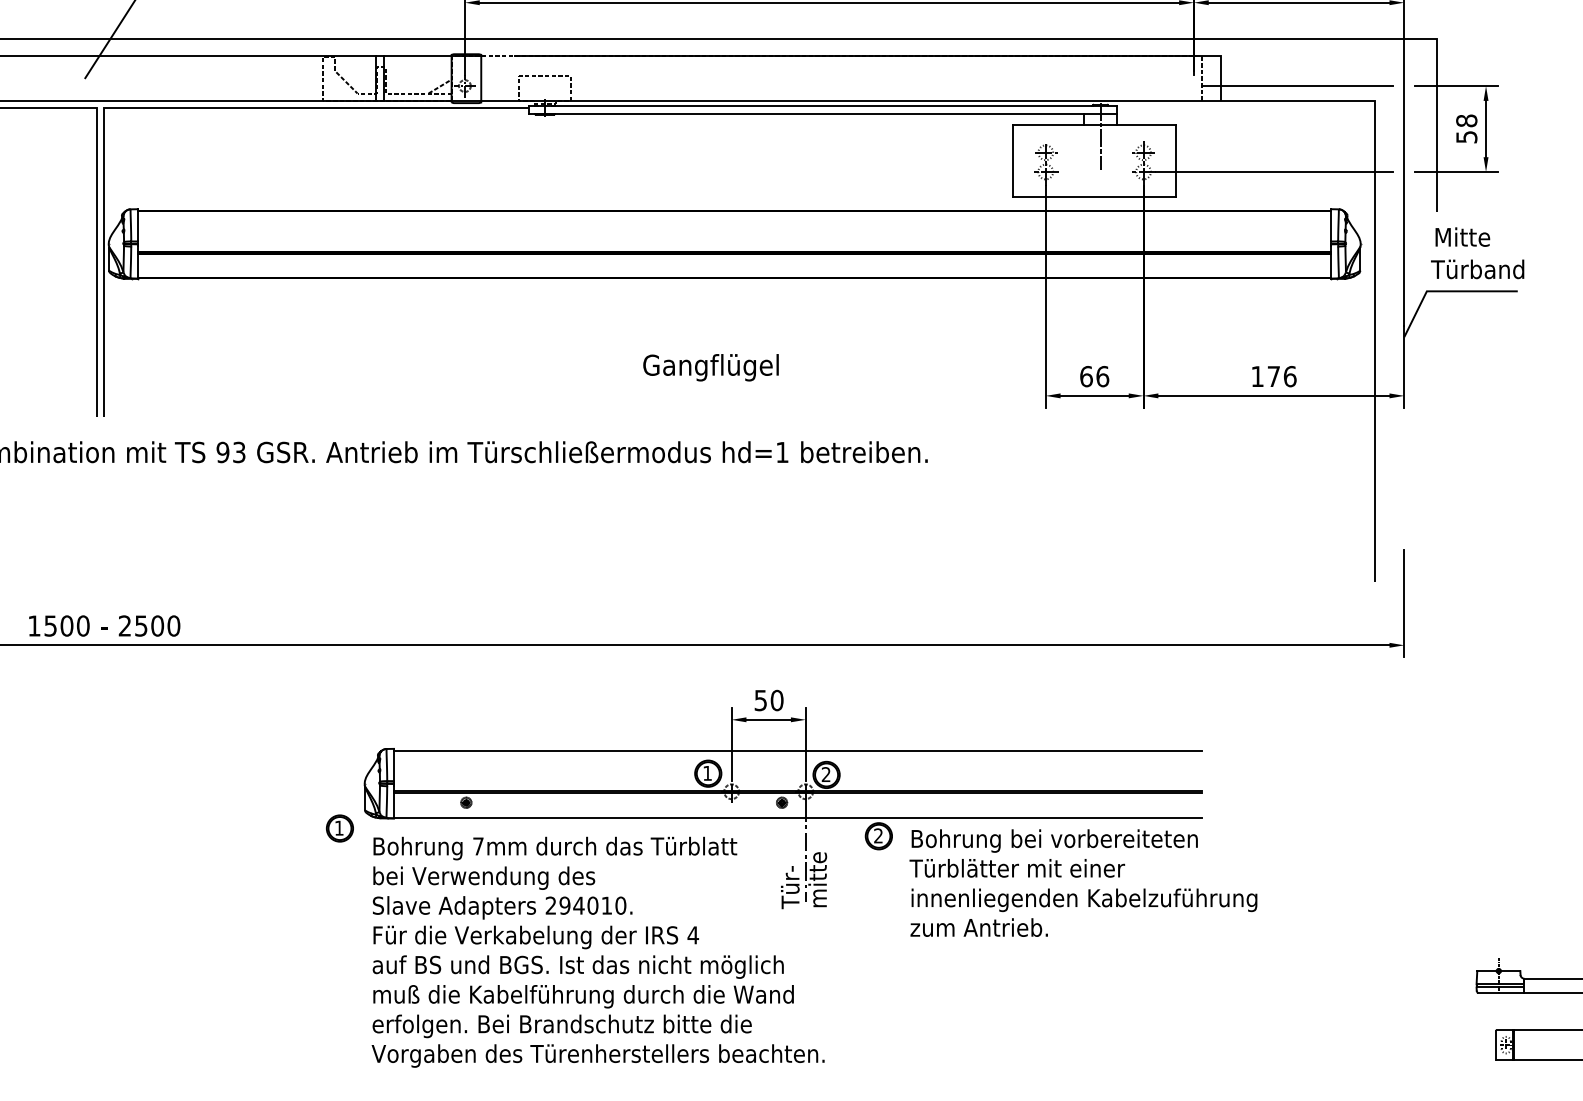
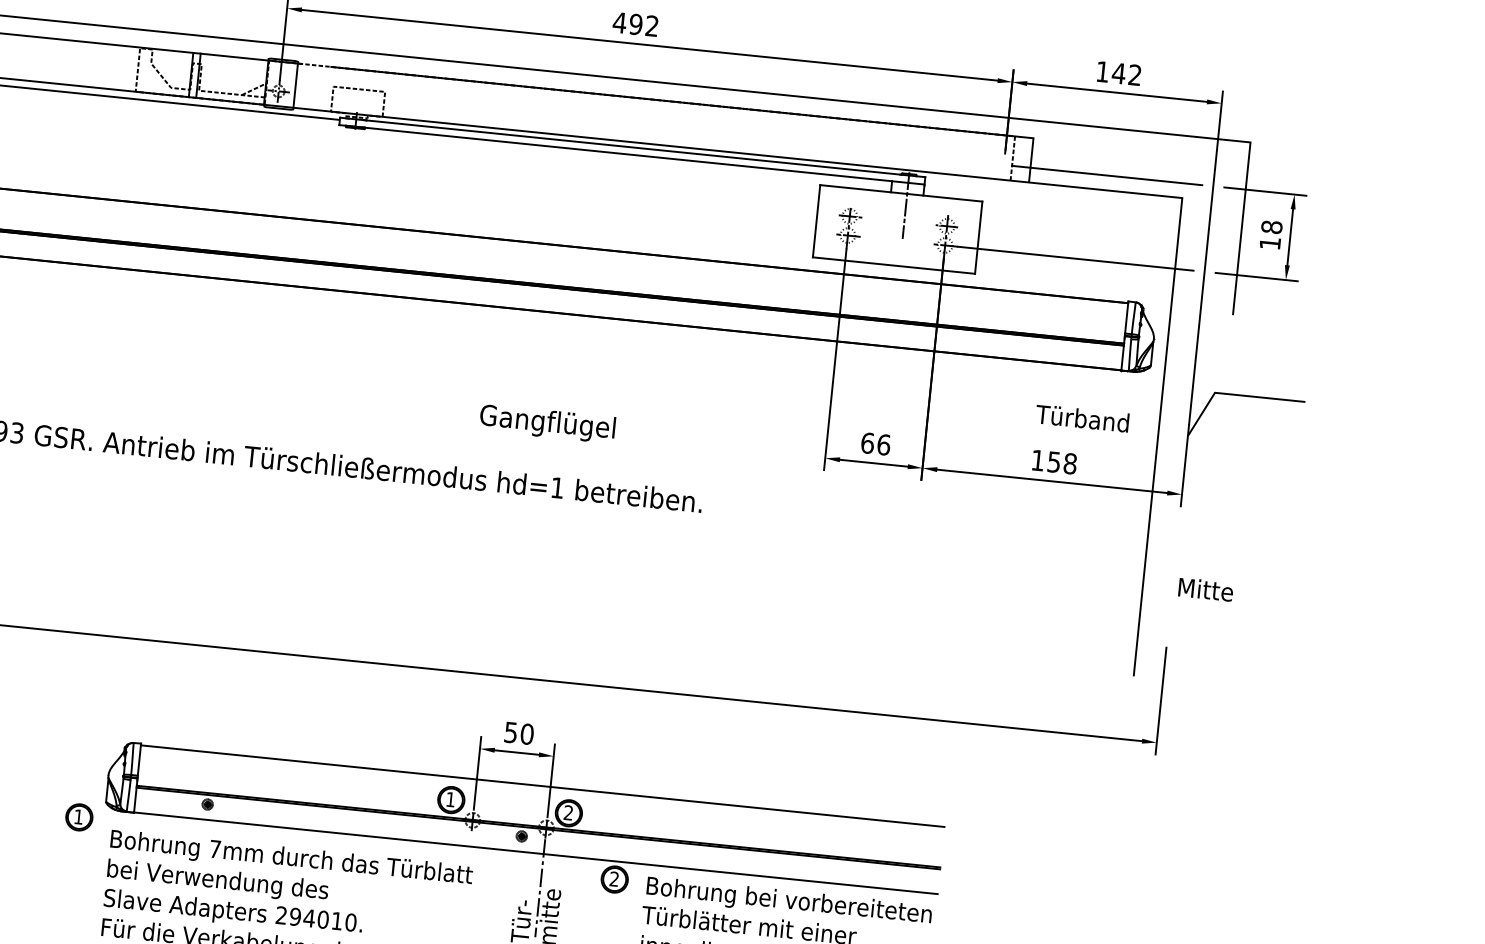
text: (1466, 137) -> (1269, 243), 58 -> 18
text: (1462, 236) -> (1205, 589), moved
text: (1477, 269) -> (1082, 418), moved
text: (710, 367) -> (547, 423), moved
text: (1281, 376) -> (1061, 462), 176 -> 158

